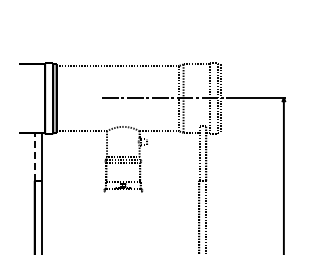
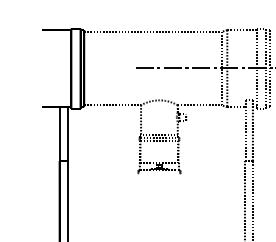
line: (34, 156) -> (59, 133), dashed -> solid

